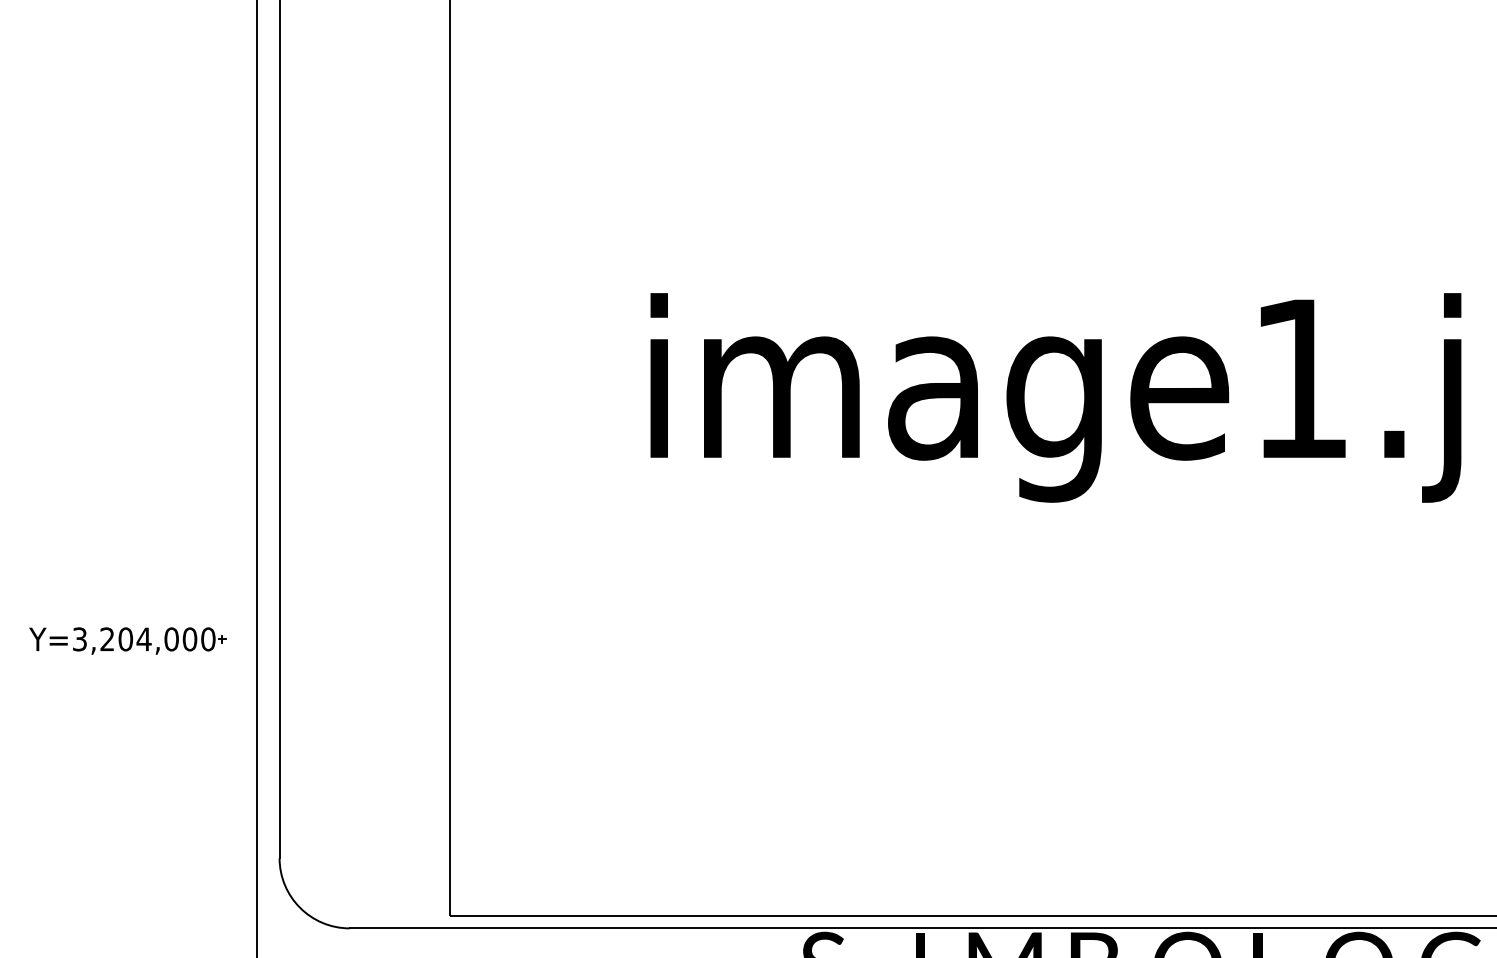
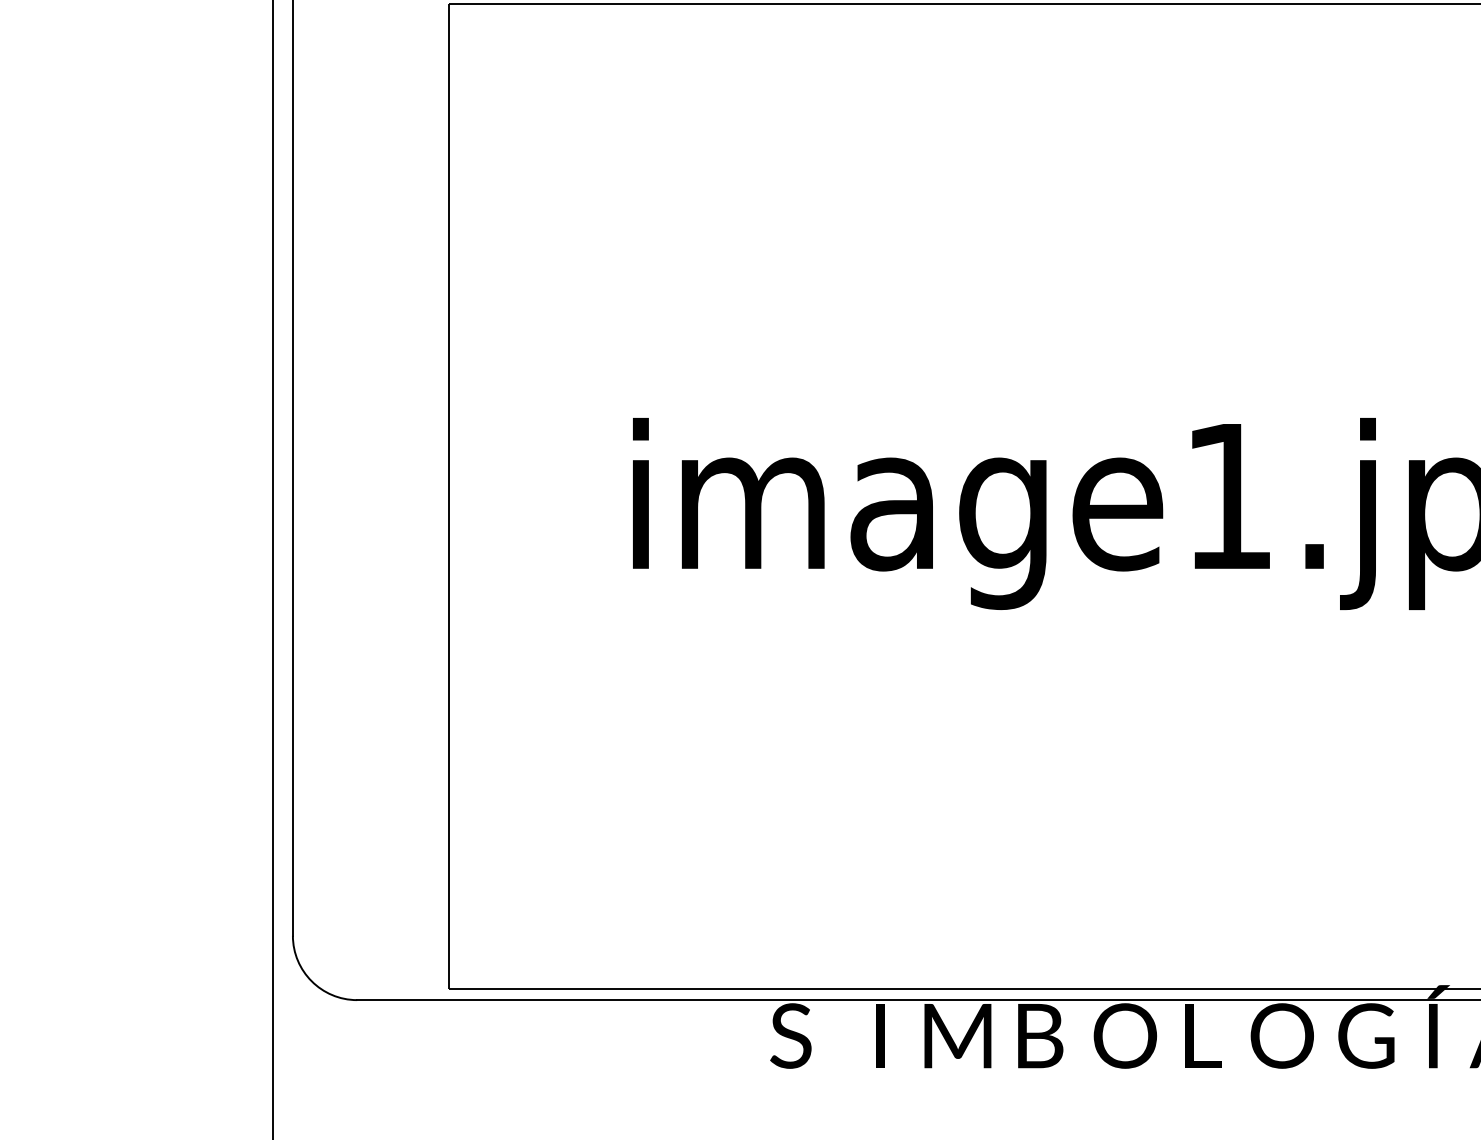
part: (127, 640) -> (153, 736), removed

